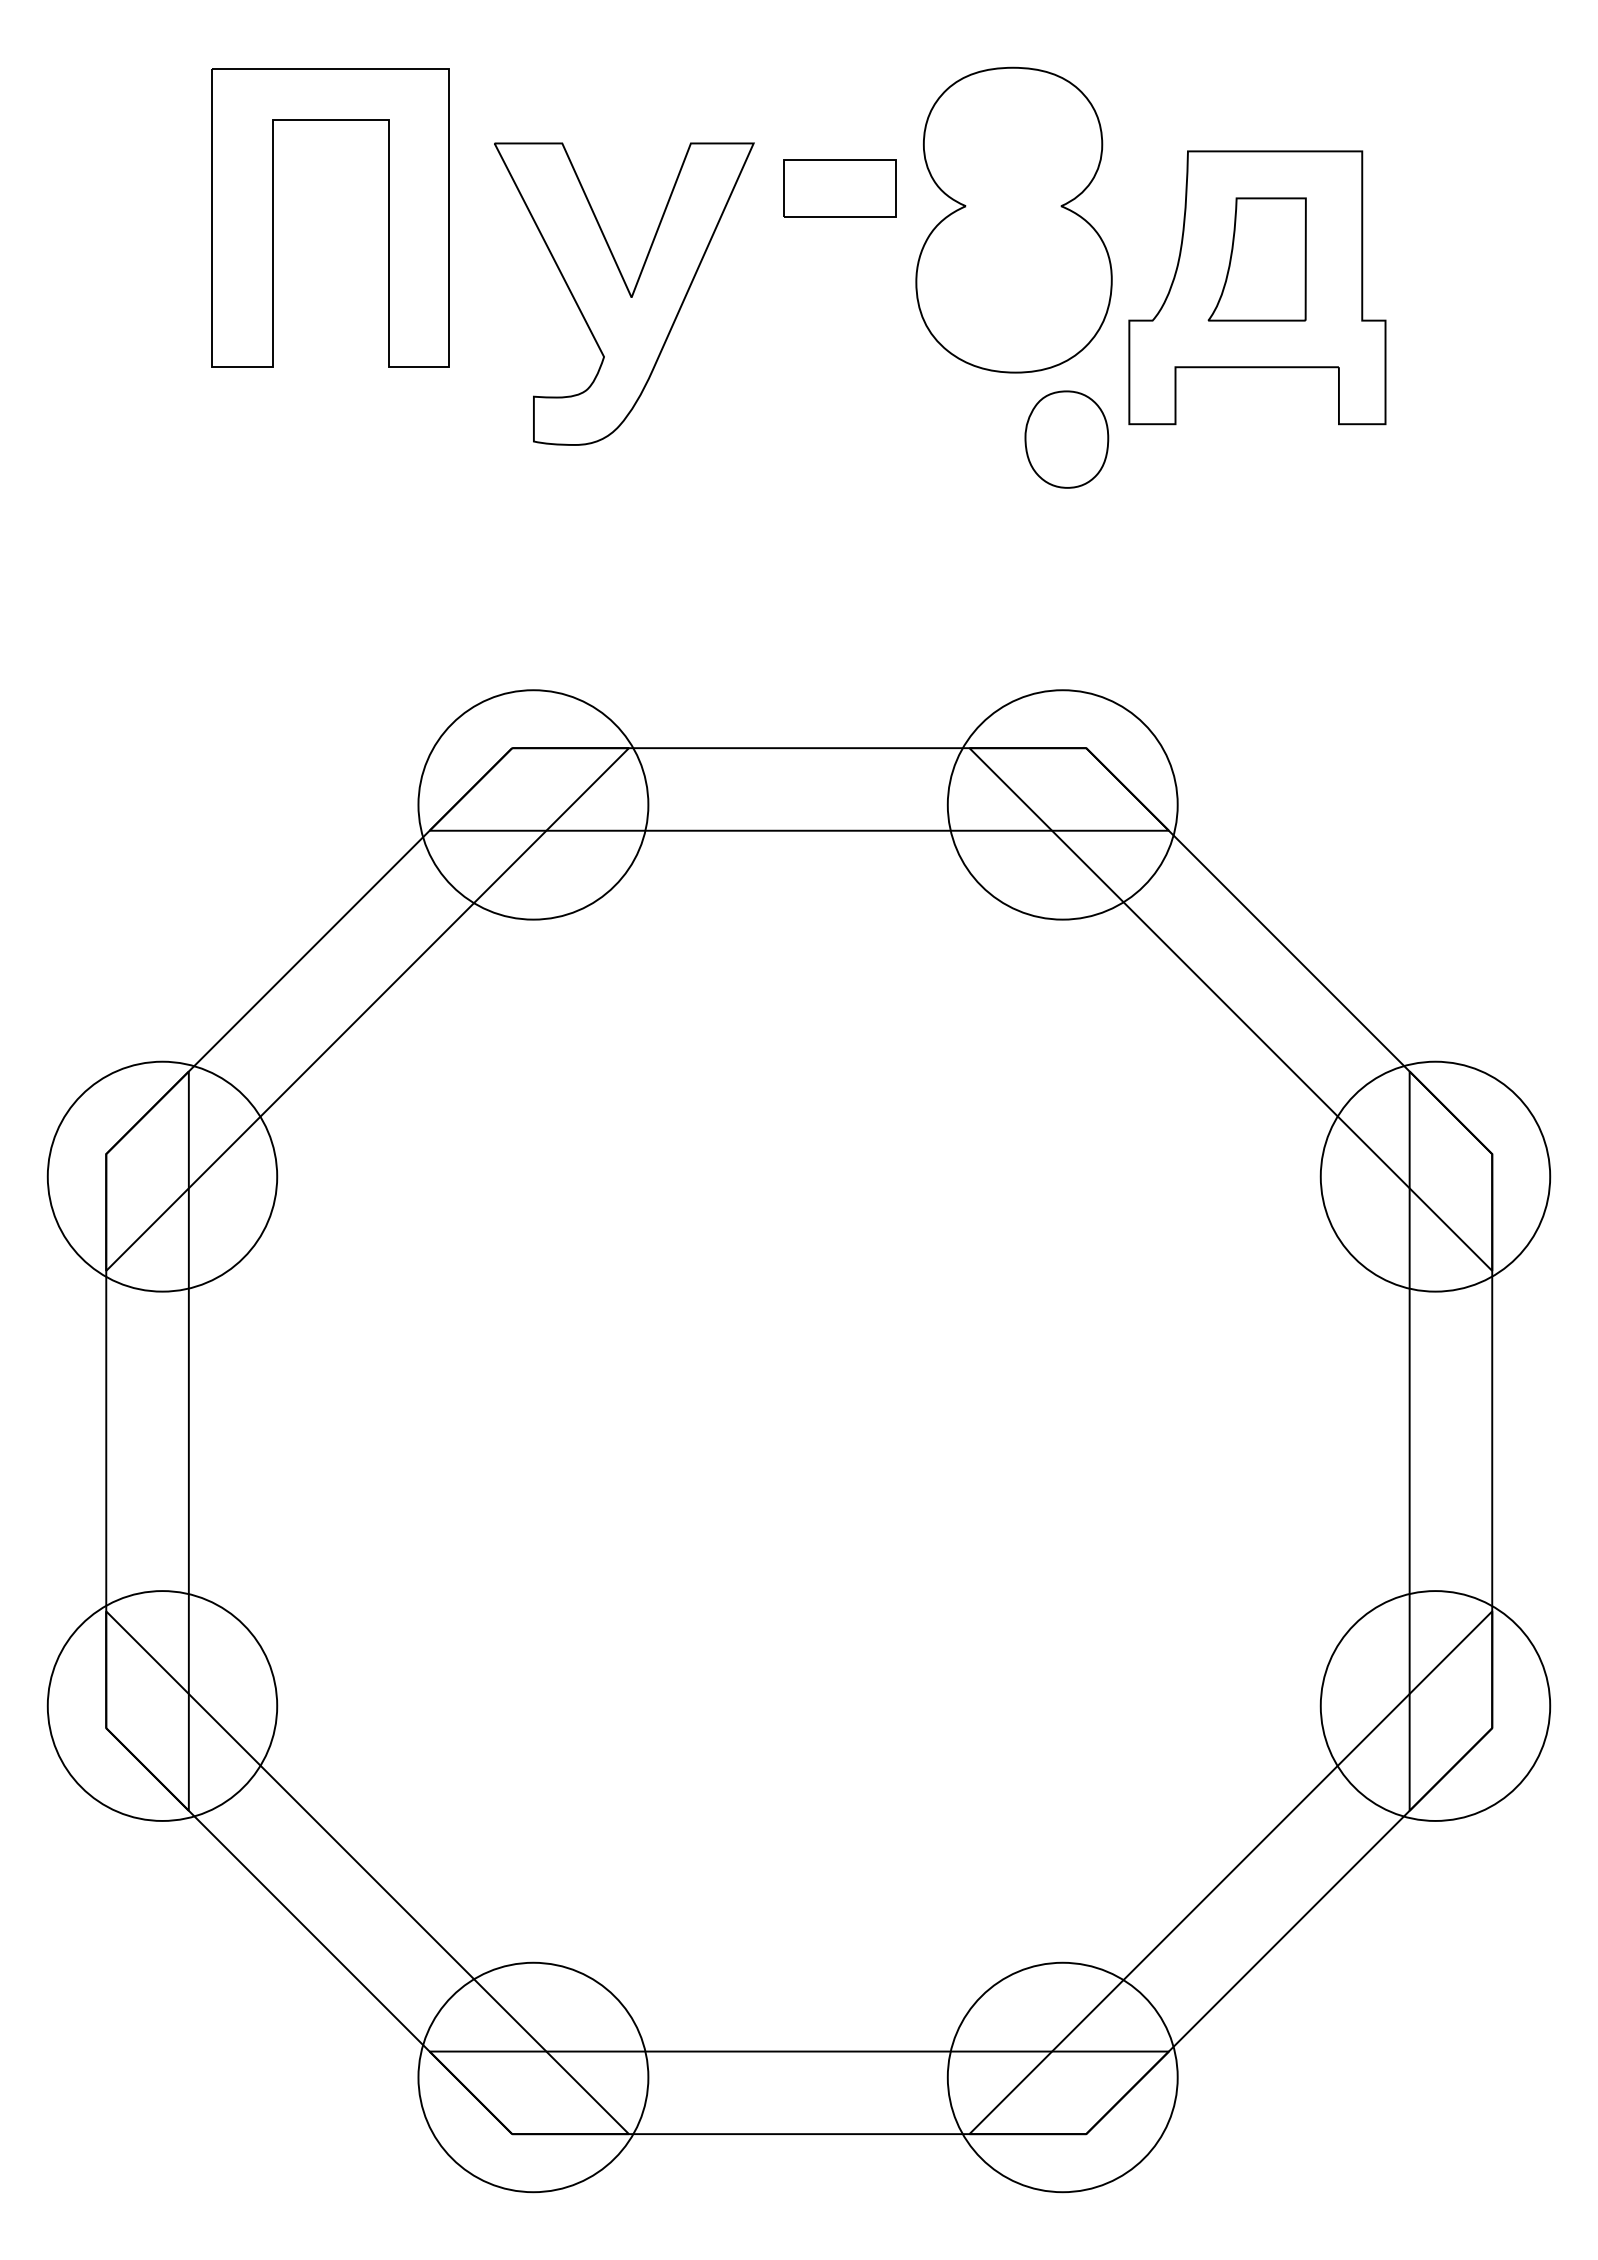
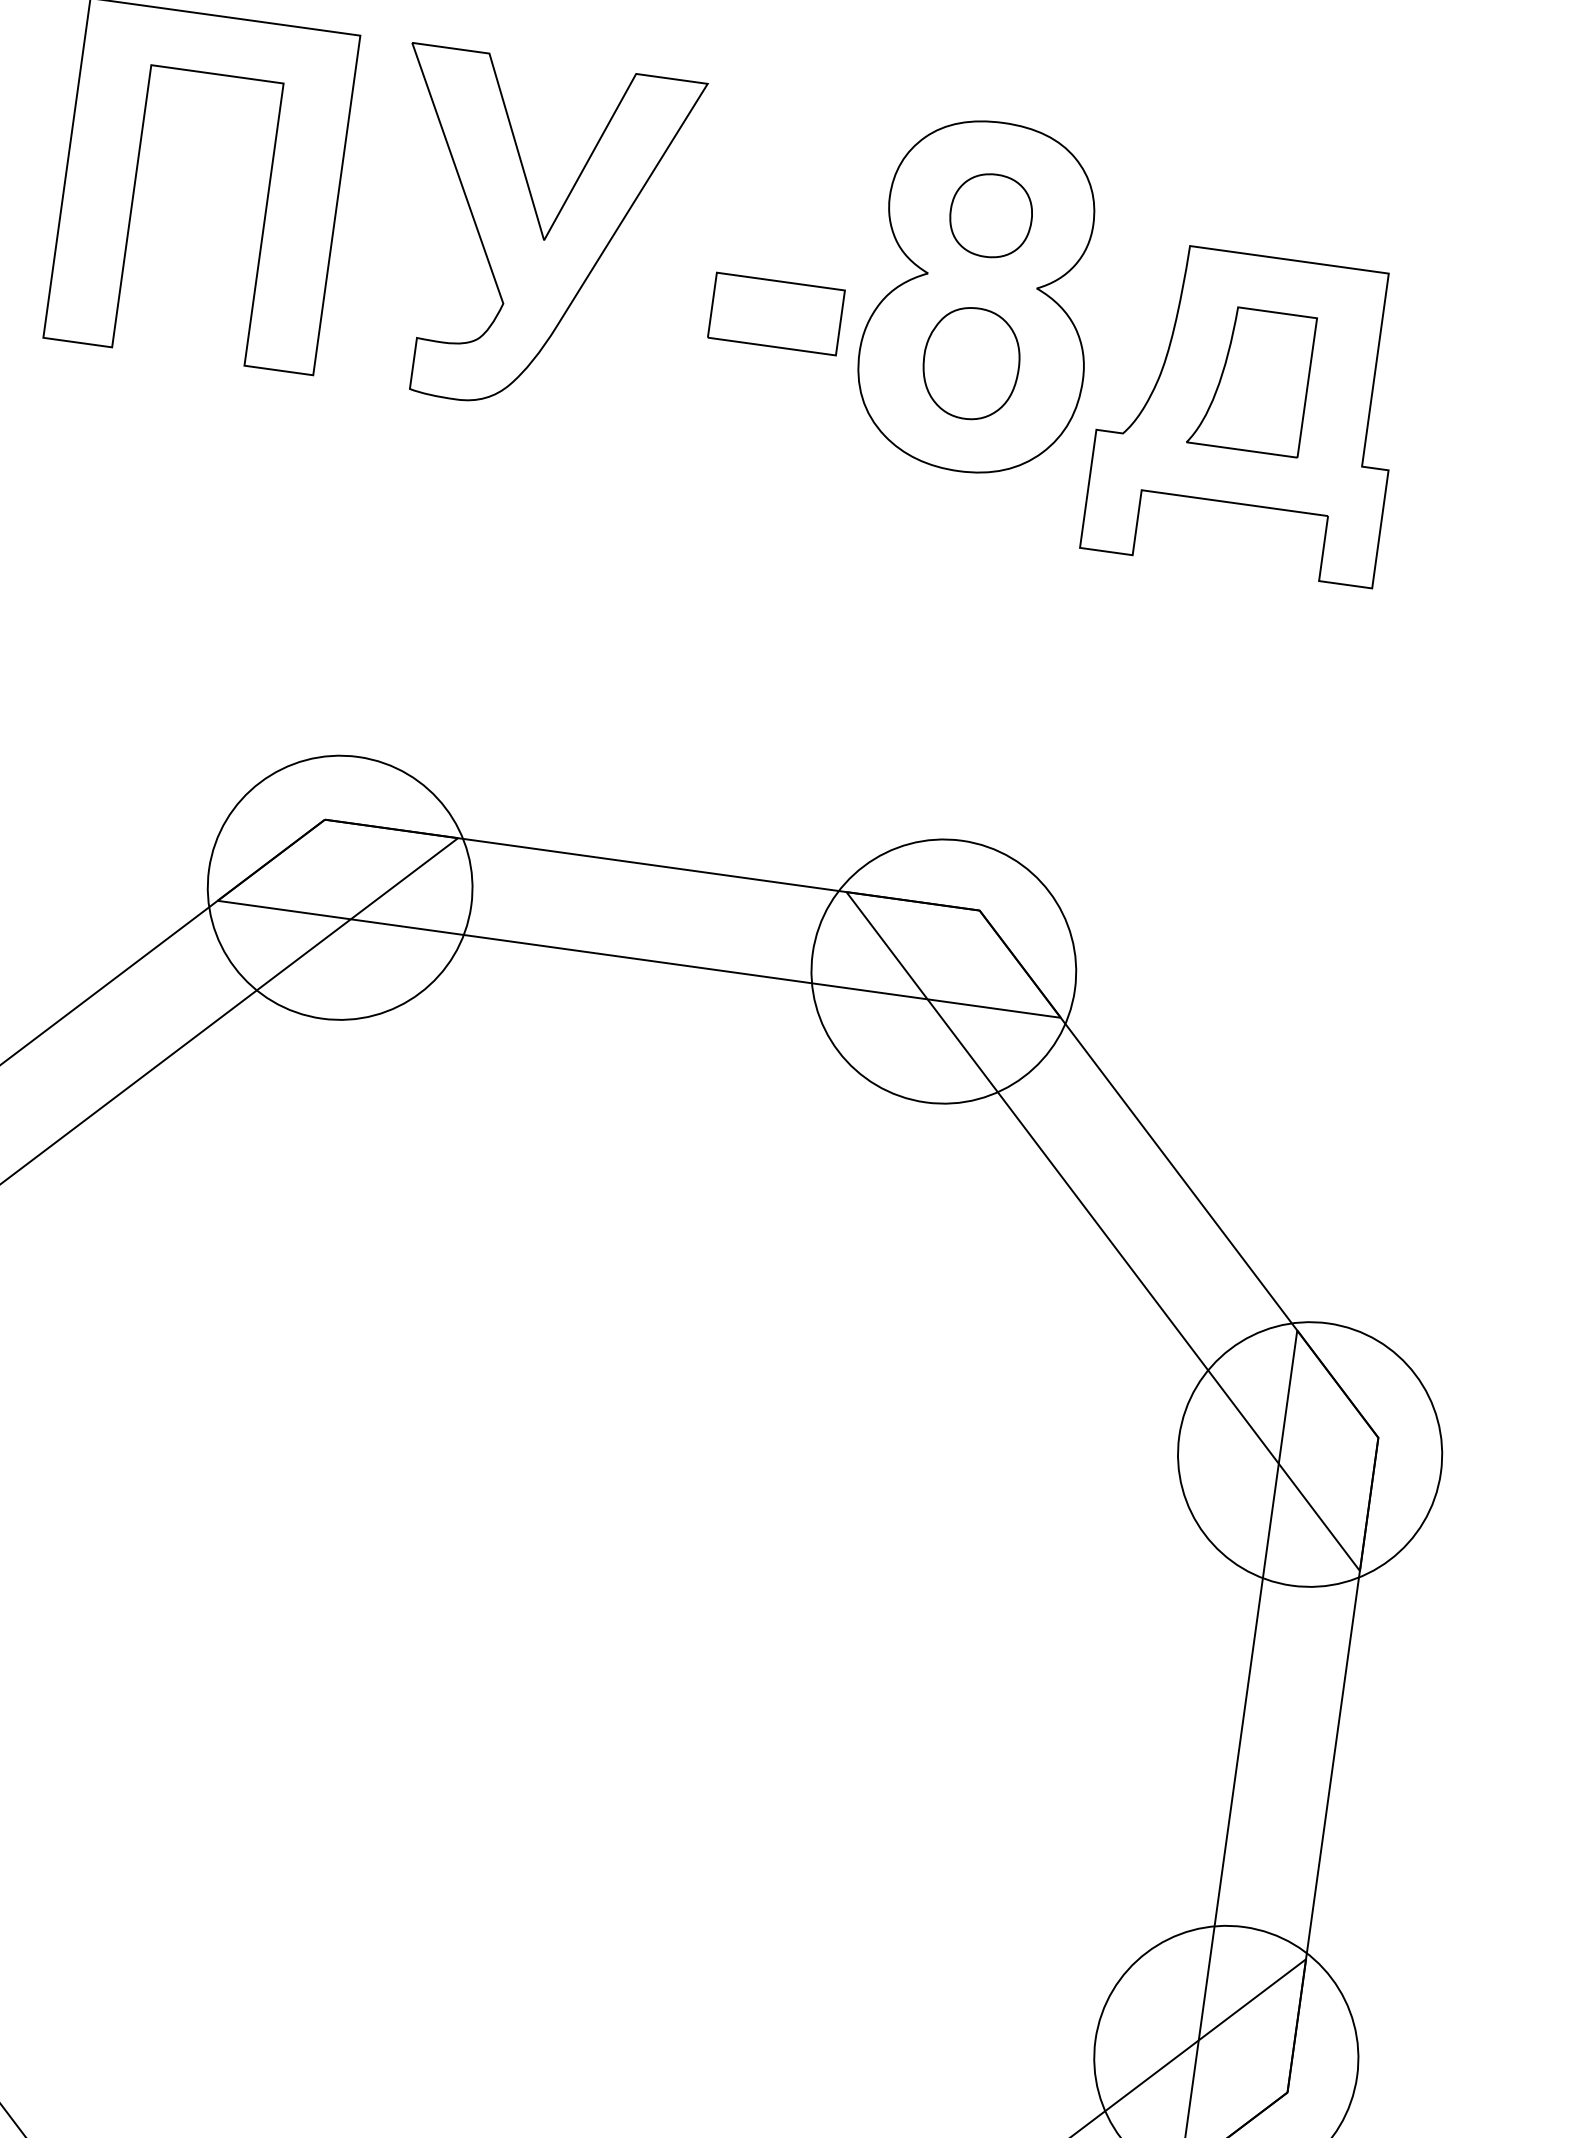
part: (1013, 148) -> (991, 215), added
part: (839, 188) -> (775, 314), moved
part: (624, 293) -> (536, 234), moved
part: (1066, 439) -> (970, 363), moved

